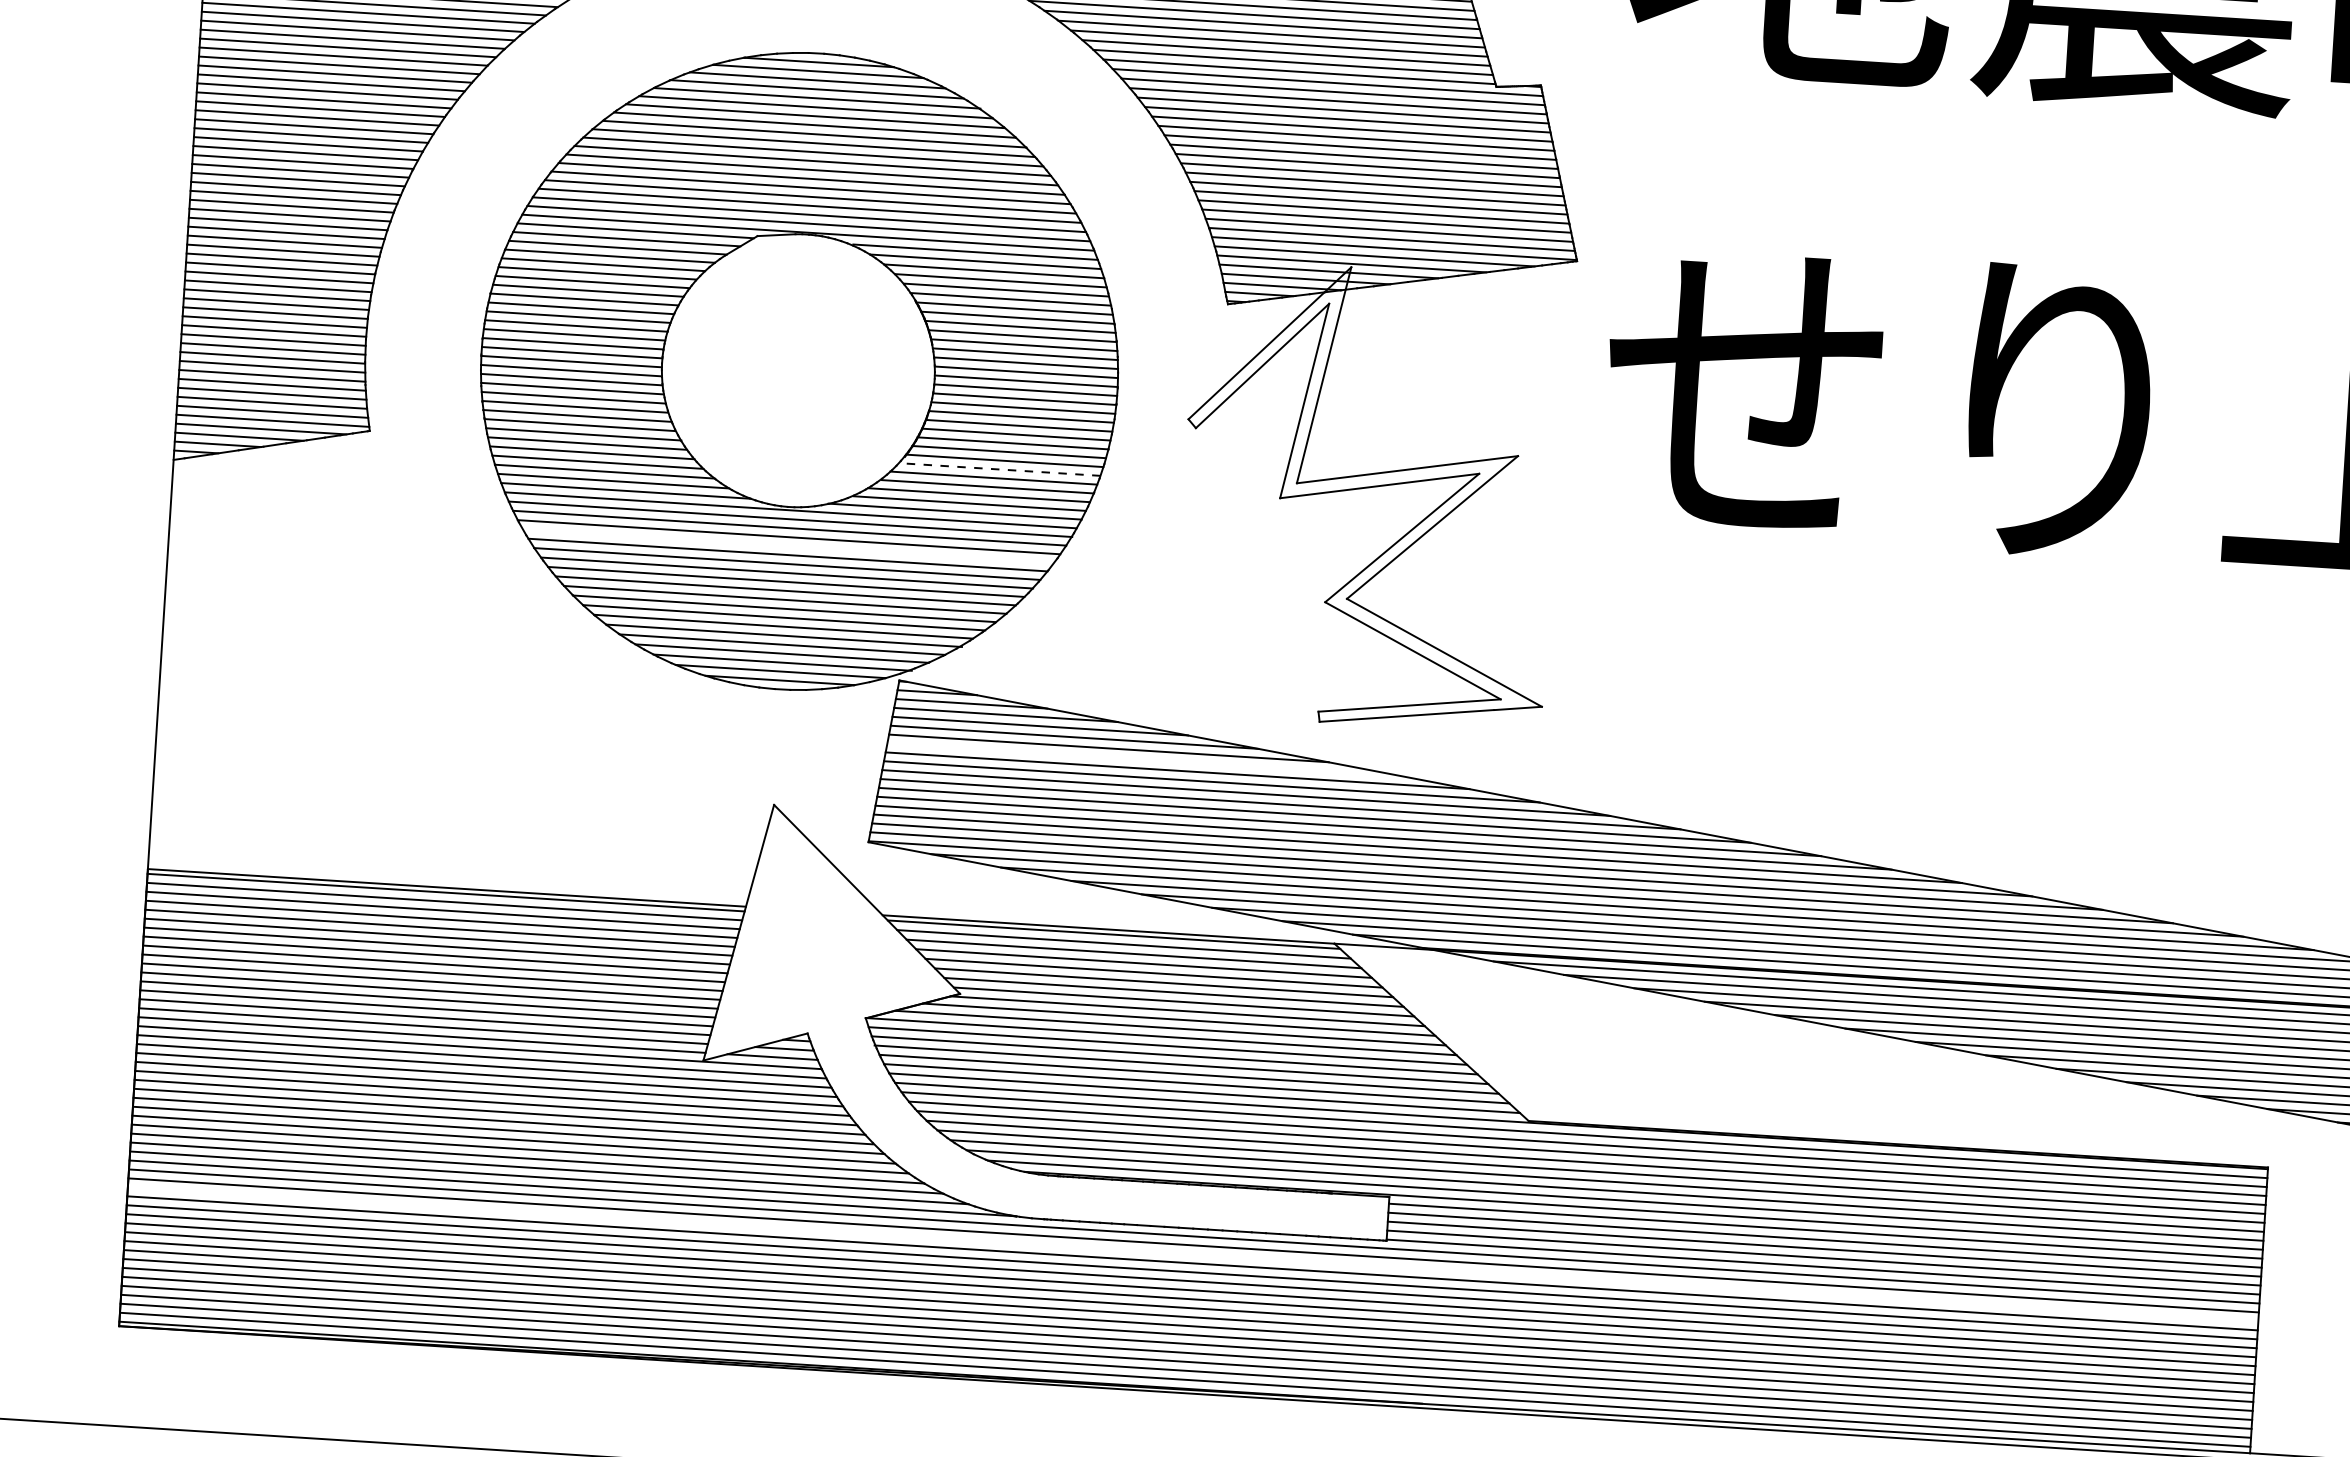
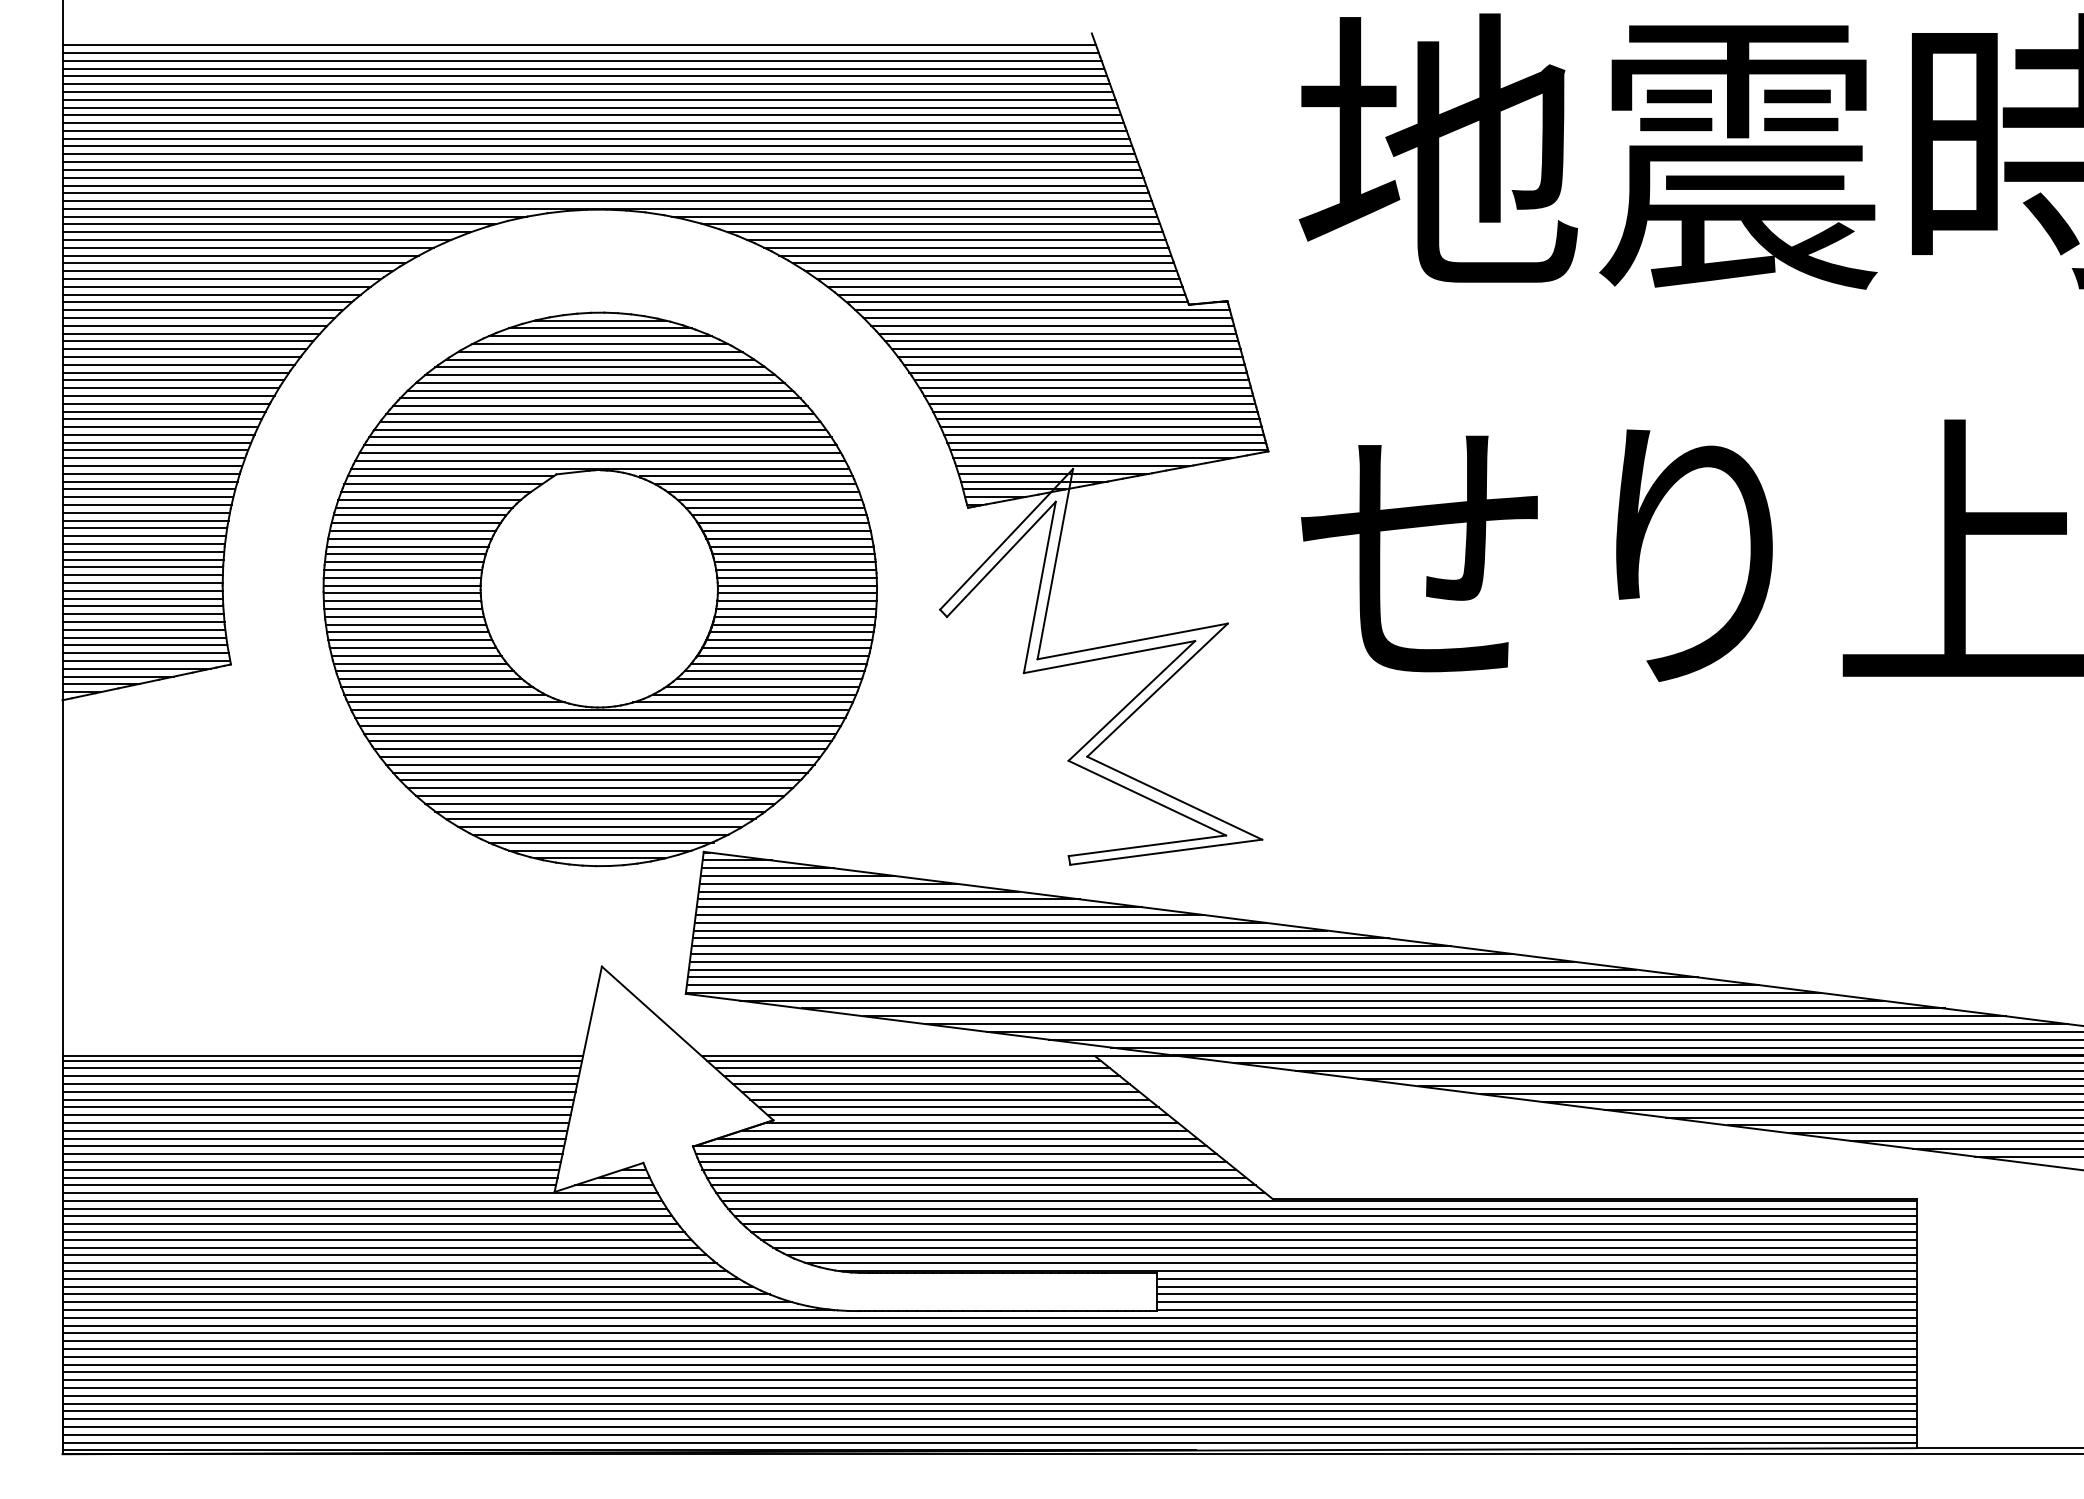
line: (1000, 469) -> (779, 663), dashed -> solid
line: (788, 546) -> (600, 741), added
line: (1143, 759) -> (919, 907), added
line: (1192, 1254) -> (989, 1333), added

